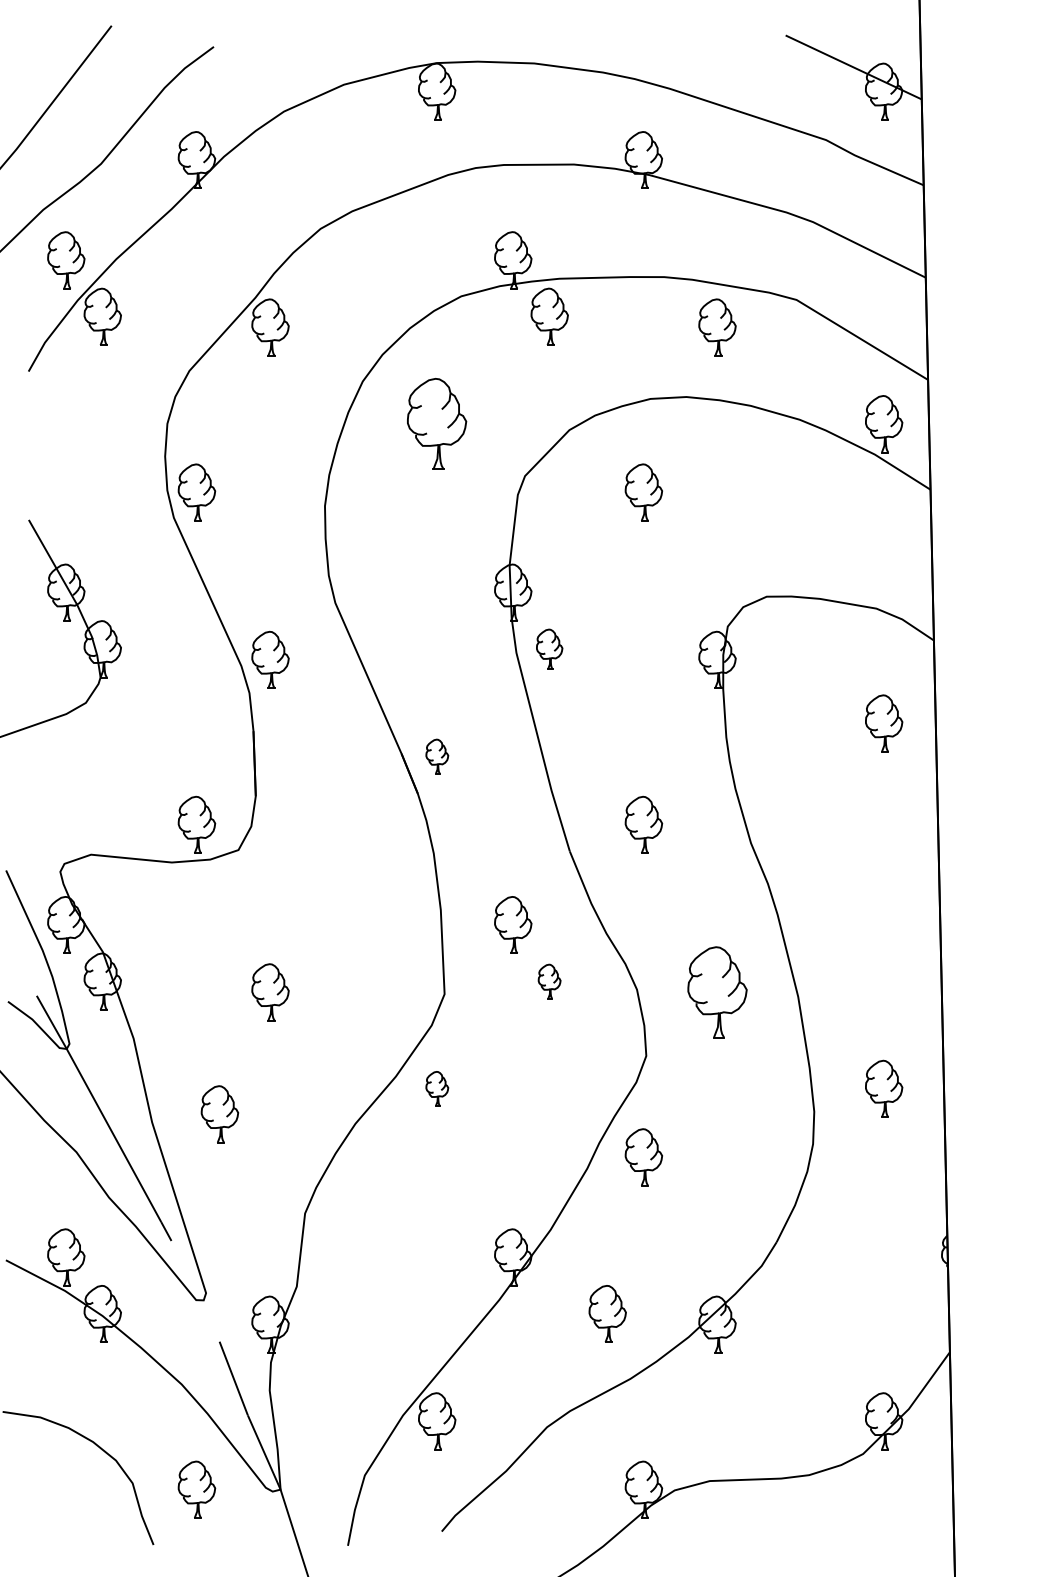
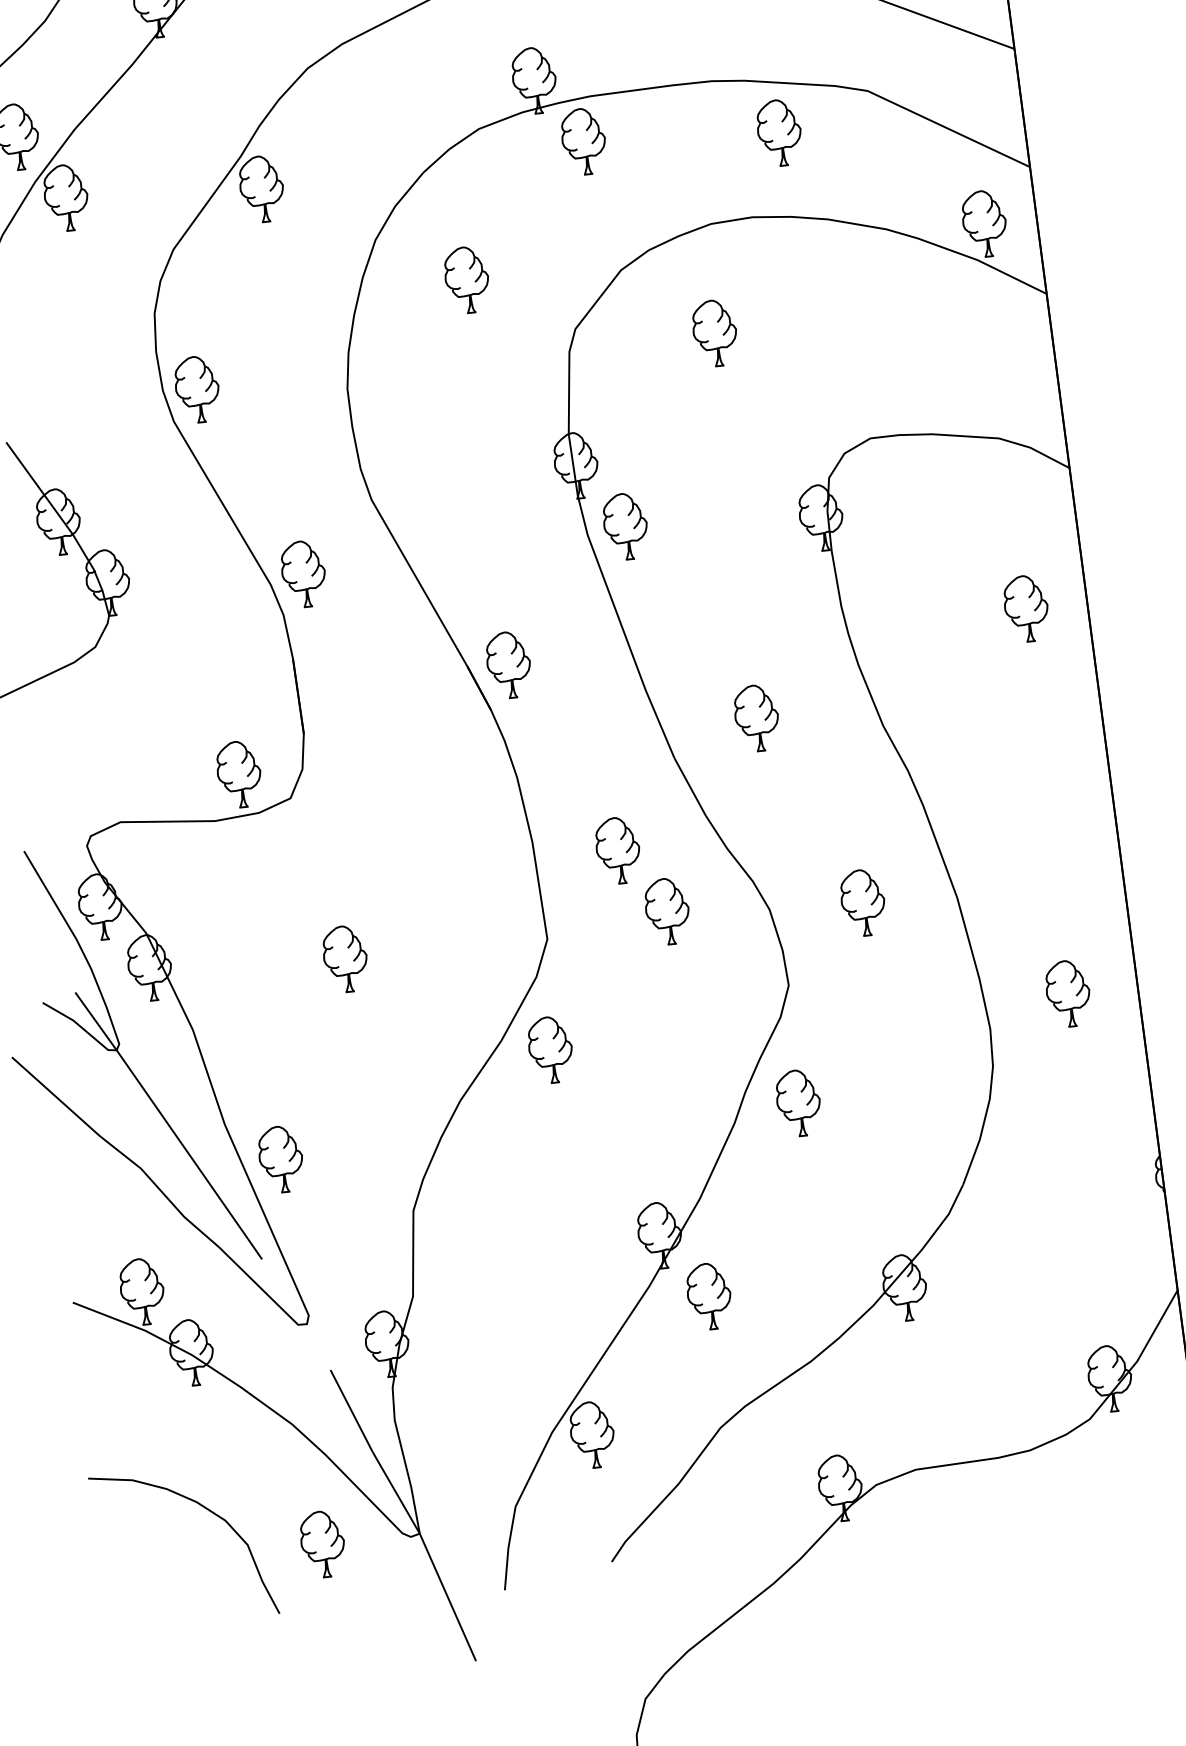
part: (437, 424) -> (467, 280), size x0.62
part: (549, 649) -> (625, 526), size x1.43
part: (884, 723) -> (1026, 608), moved
part: (437, 756) -> (509, 664), size x1.67
part: (549, 981) -> (667, 911), size x1.67
part: (717, 992) -> (863, 902), size x0.62
part: (437, 1088) -> (551, 1049), size x1.67
part: (219, 1114) -> (280, 1159), moved
part: (607, 1313) -> (709, 1295), moved

